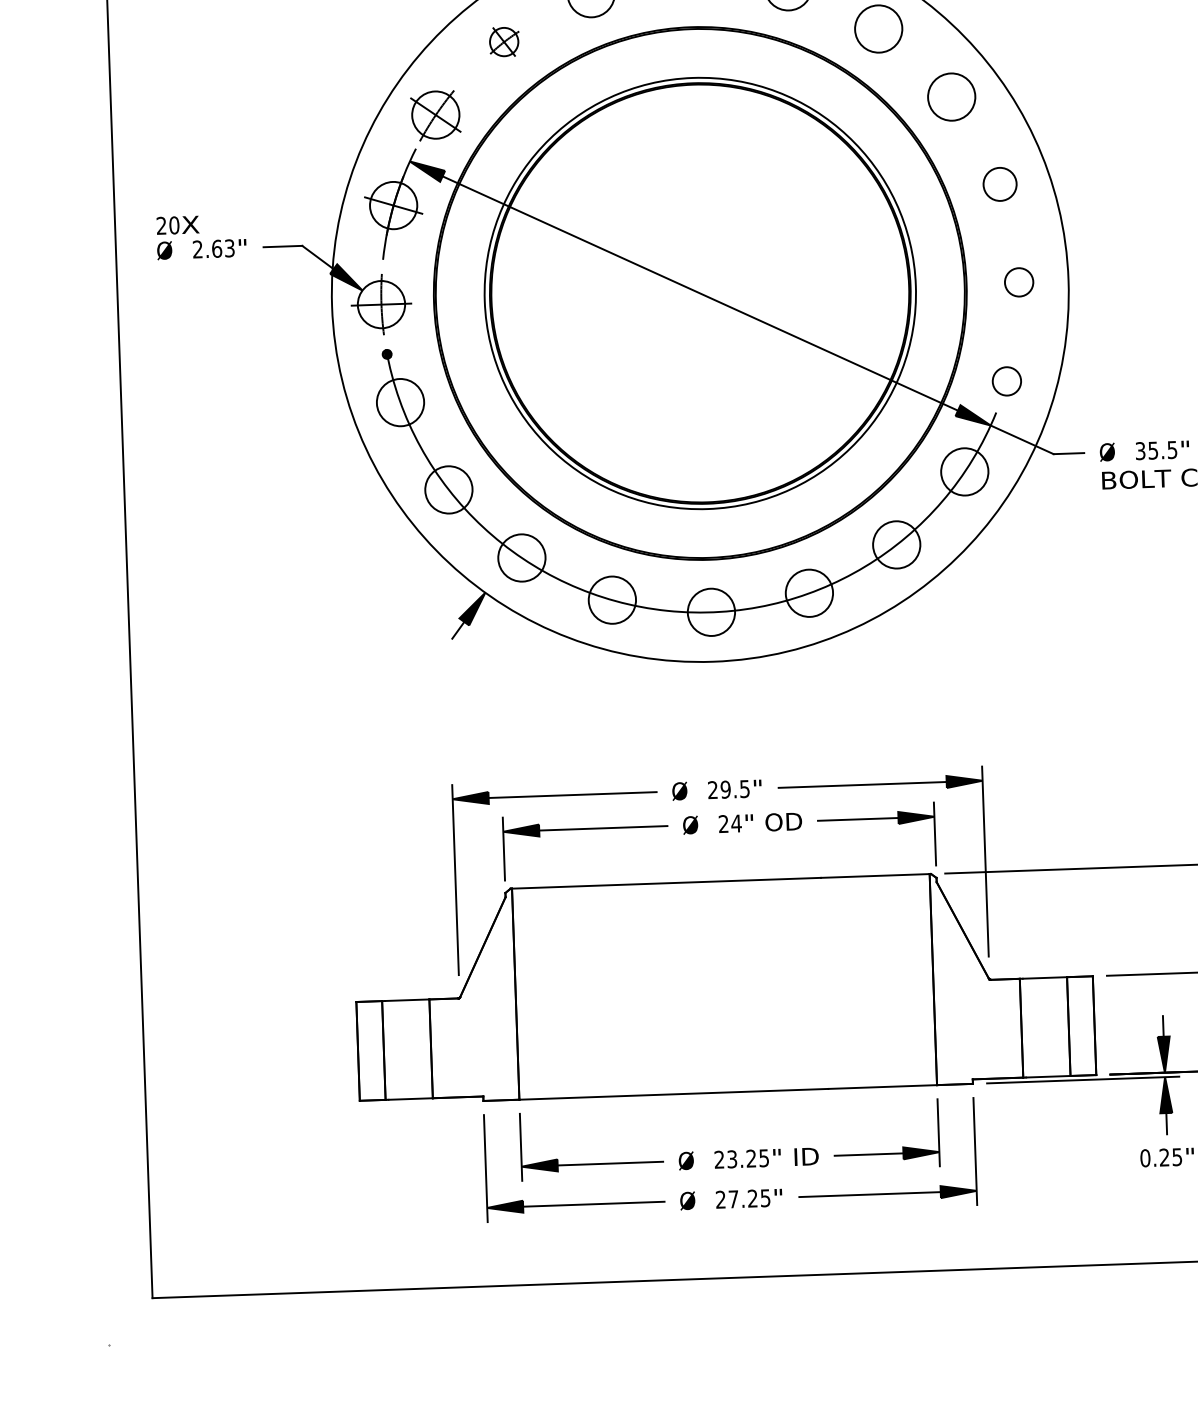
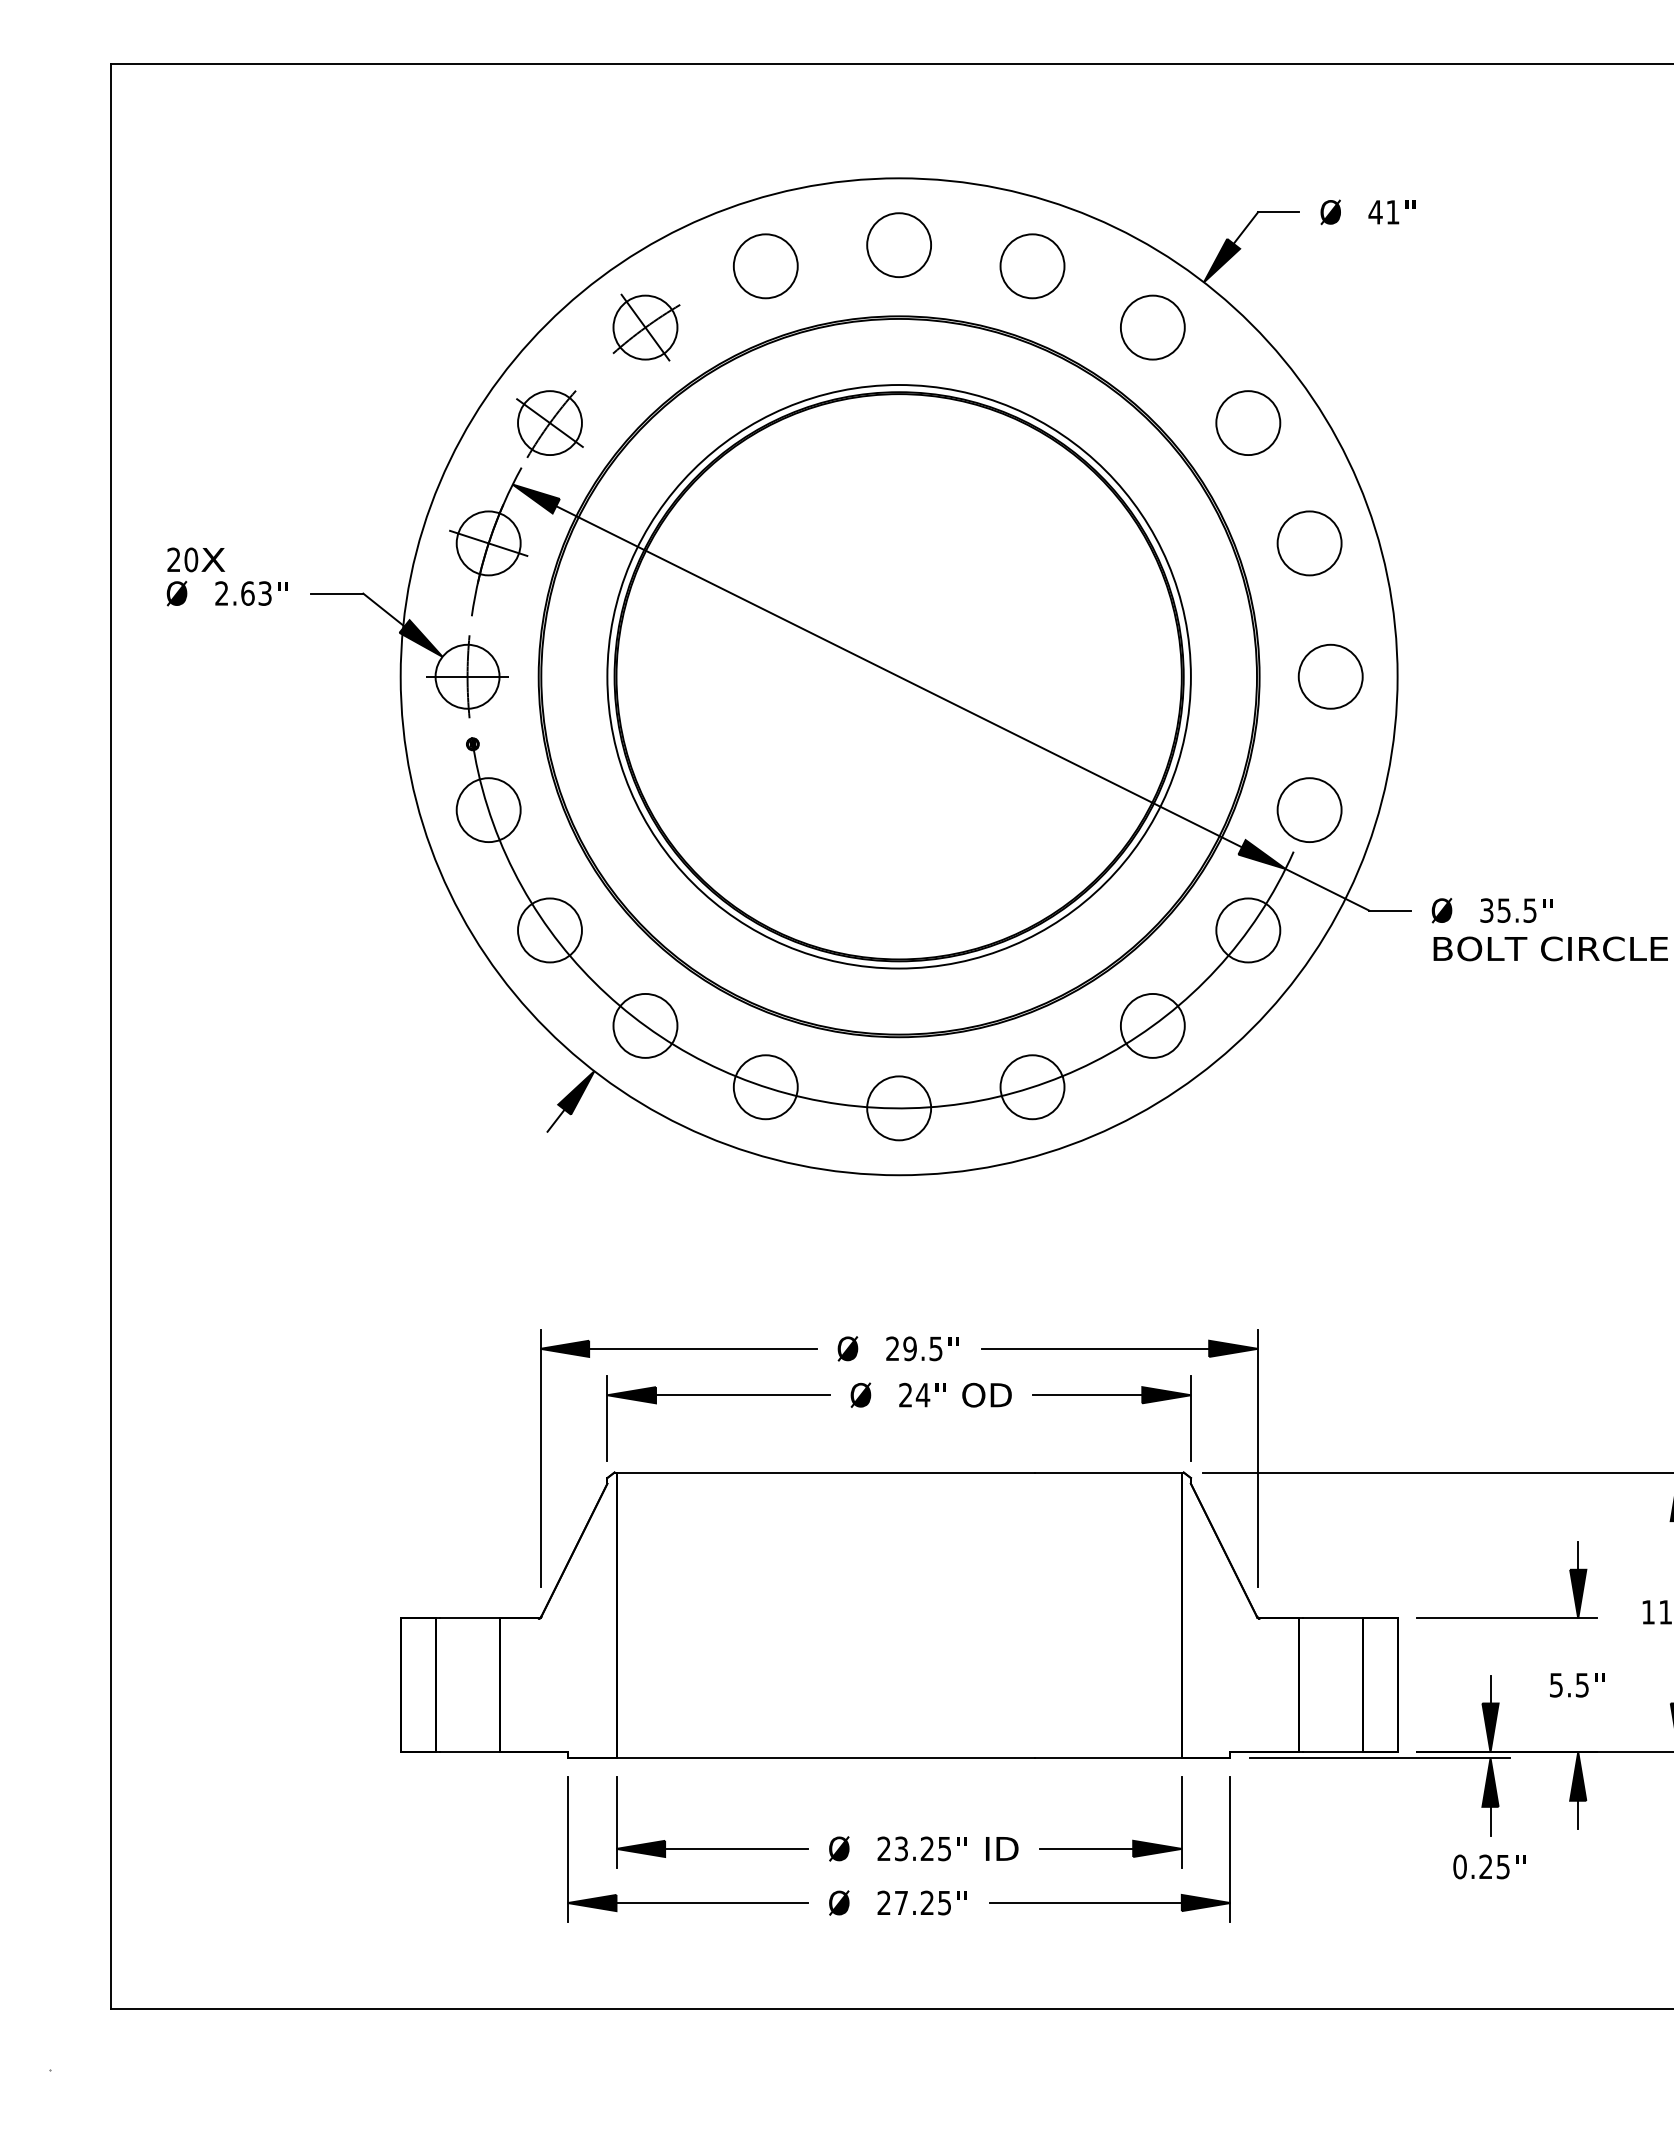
part: (504, 42) -> (646, 327), size x1.67
circle: (1000, 184) -> (1309, 543), size x1.43
circle: (1018, 282) -> (1330, 676), size x1.67
circle: (1006, 380) -> (1309, 809), size x1.67

